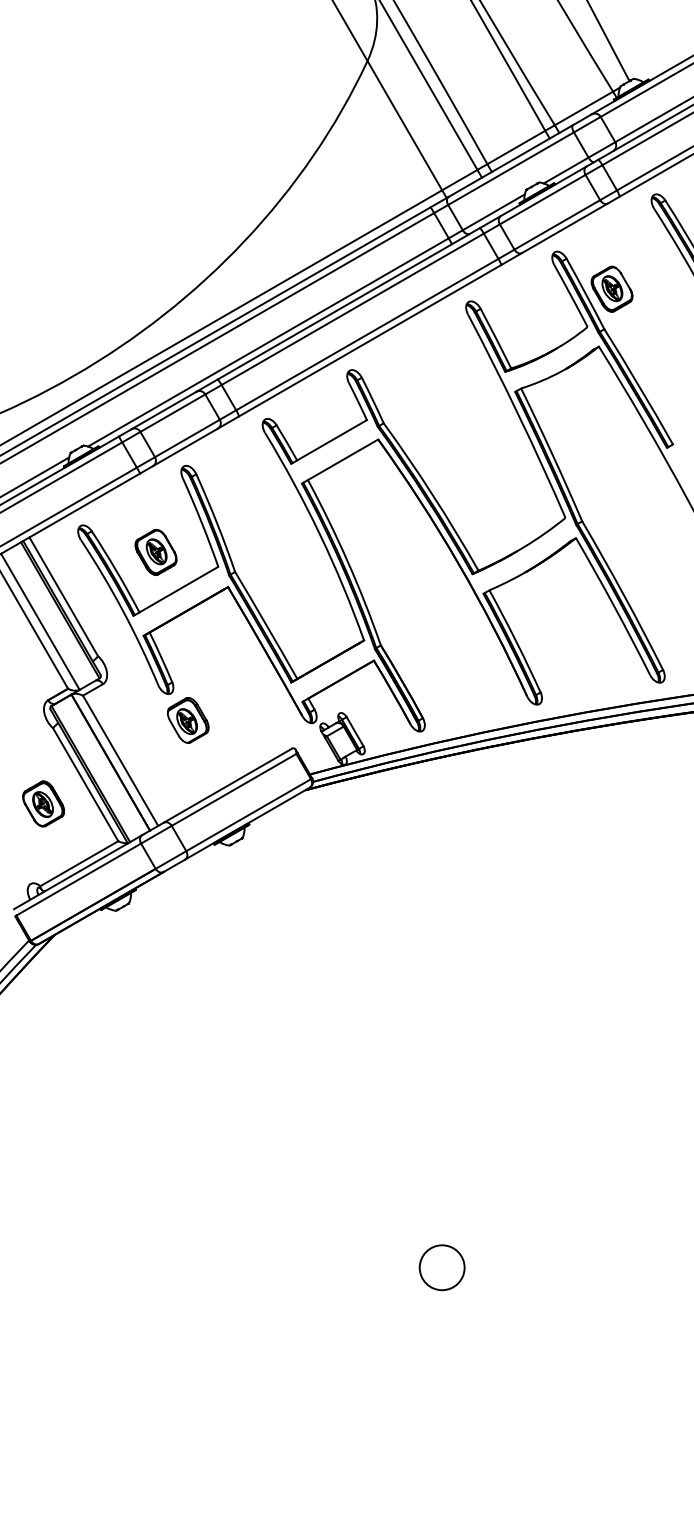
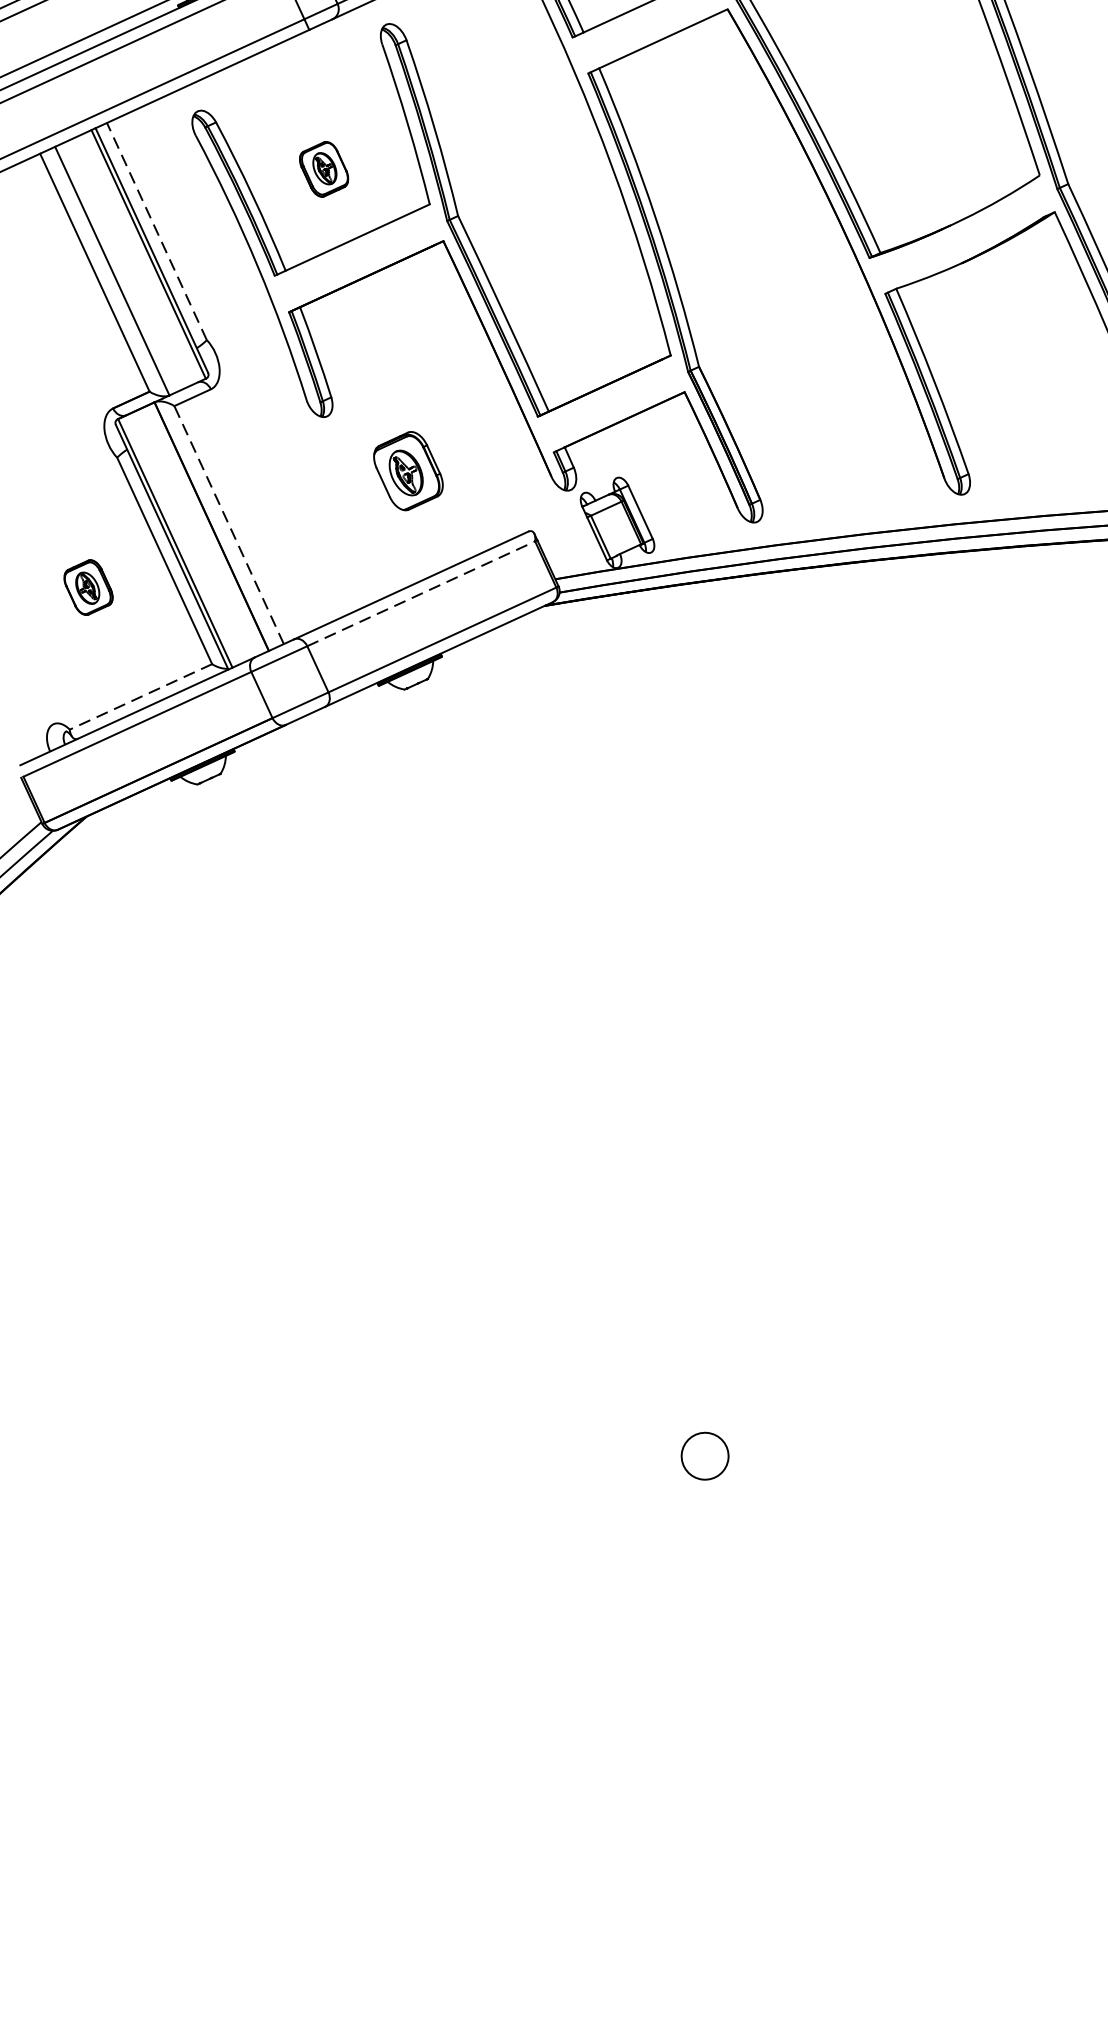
part: (155, 552) -> (323, 169), size x0.7
line: (63, 596) -> (156, 230), solid -> dashed
part: (188, 720) -> (408, 471), moved
line: (120, 760) -> (228, 524), solid -> dashed
line: (234, 789) -> (422, 593), solid -> dashed
part: (43, 803) -> (88, 586), size x0.7
line: (79, 863) -> (141, 696), solid -> dashed
circle: (441, 1267) -> (704, 1455), size x0.6

